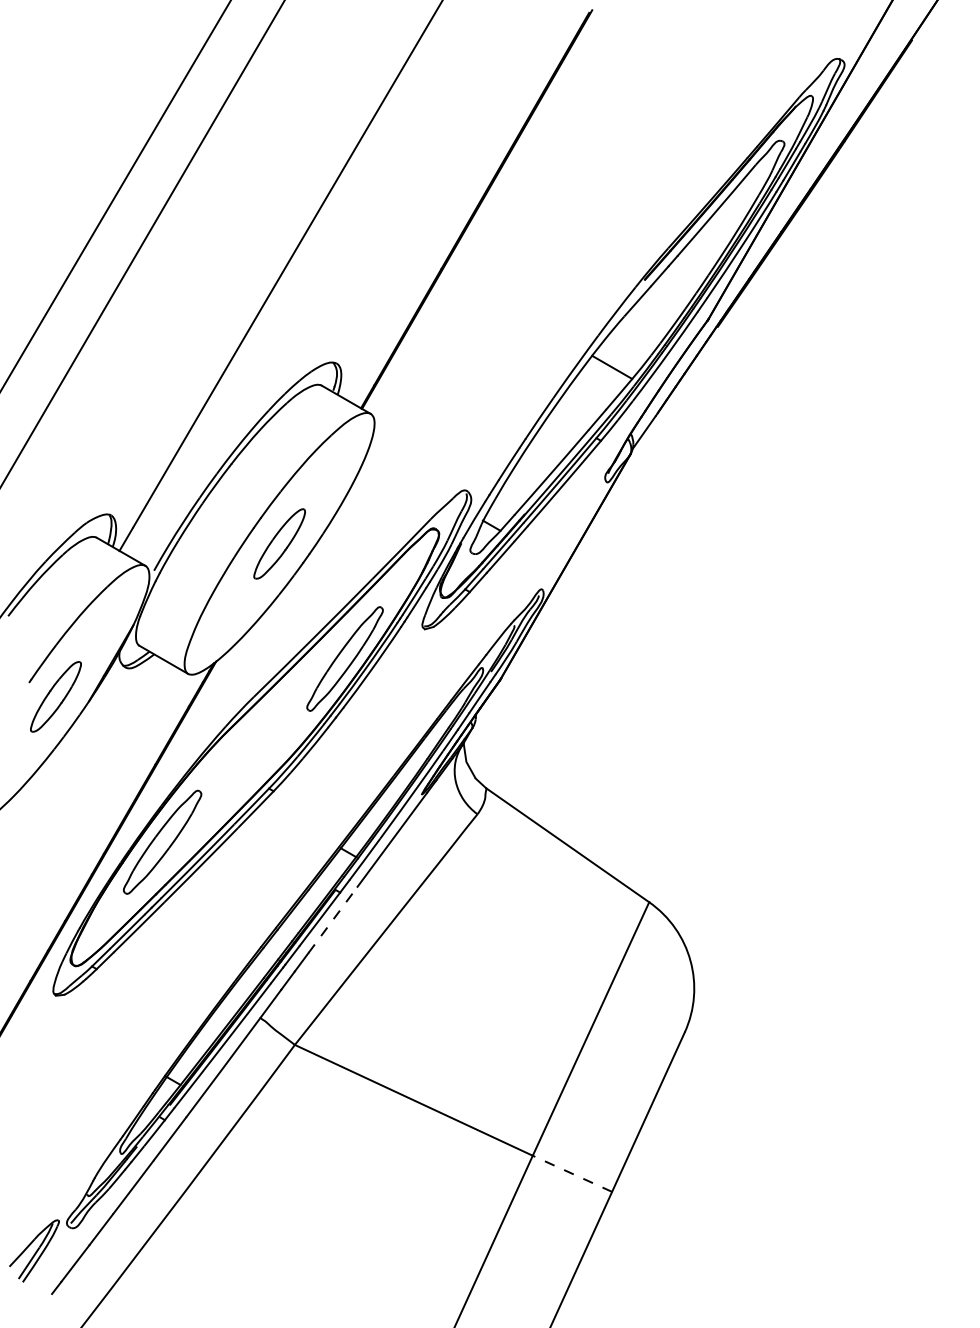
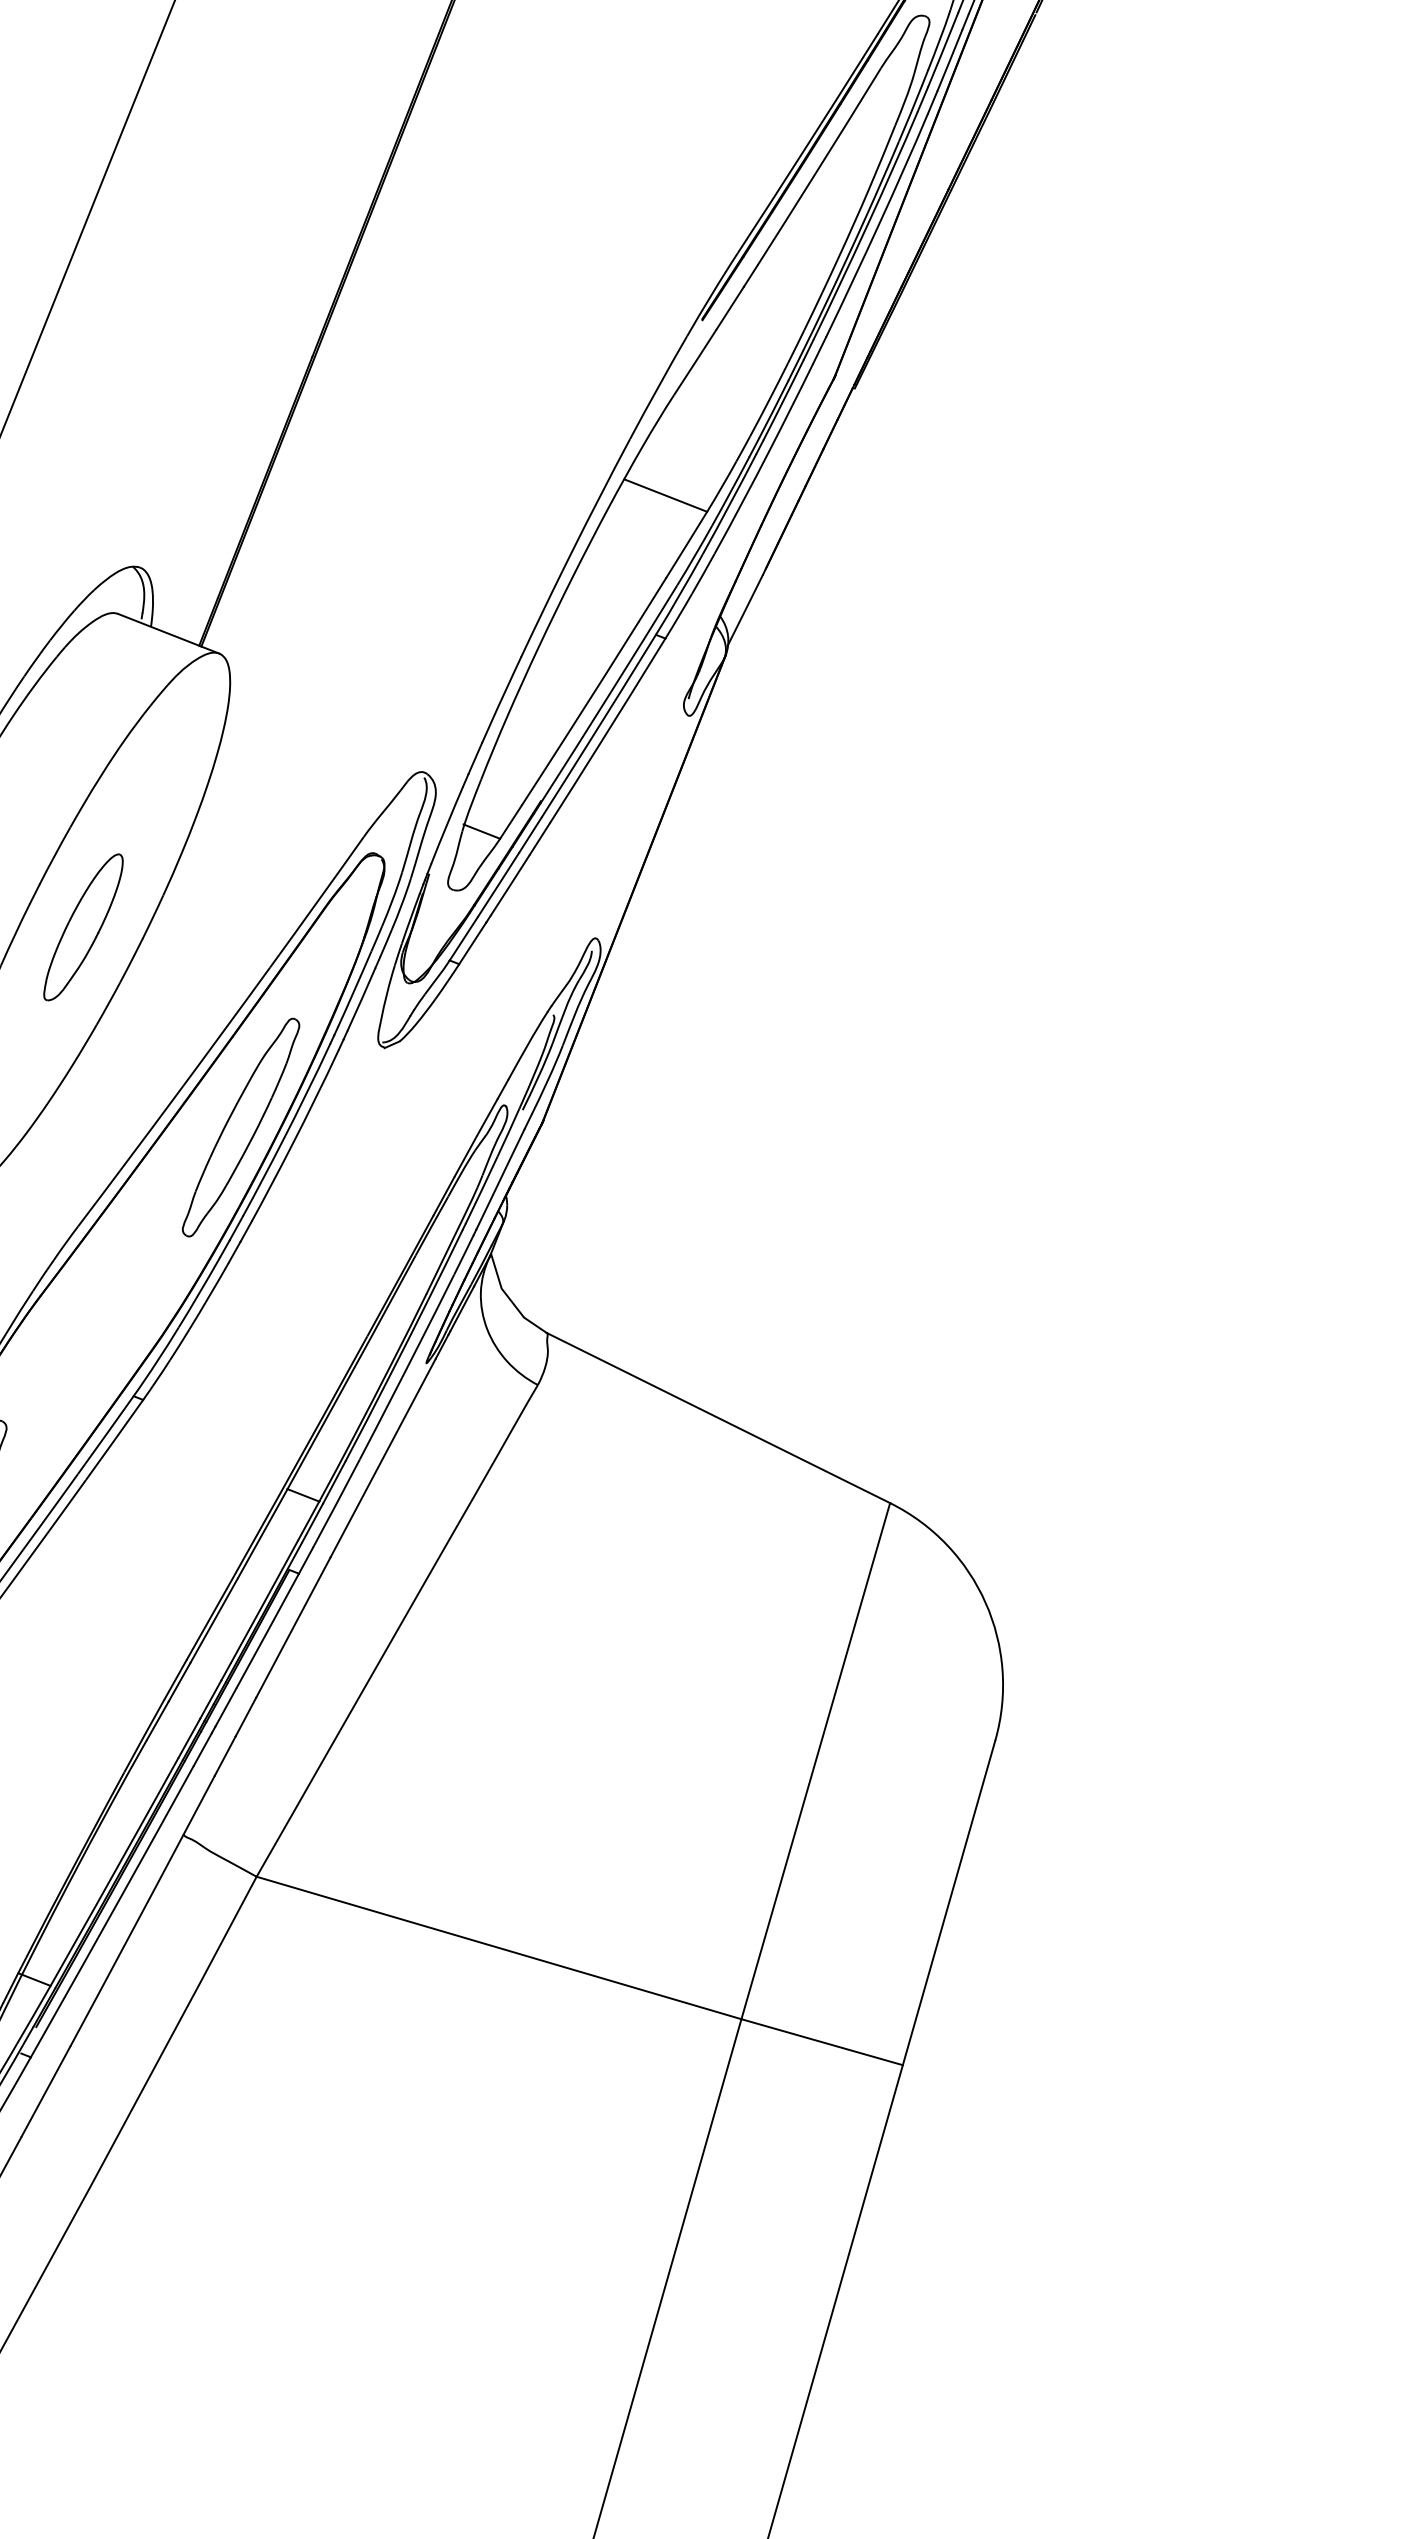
line: (333, 919) -> (294, 1626), dashed -> solid
line: (572, 1173) -> (822, 2041), dashed -> solid

